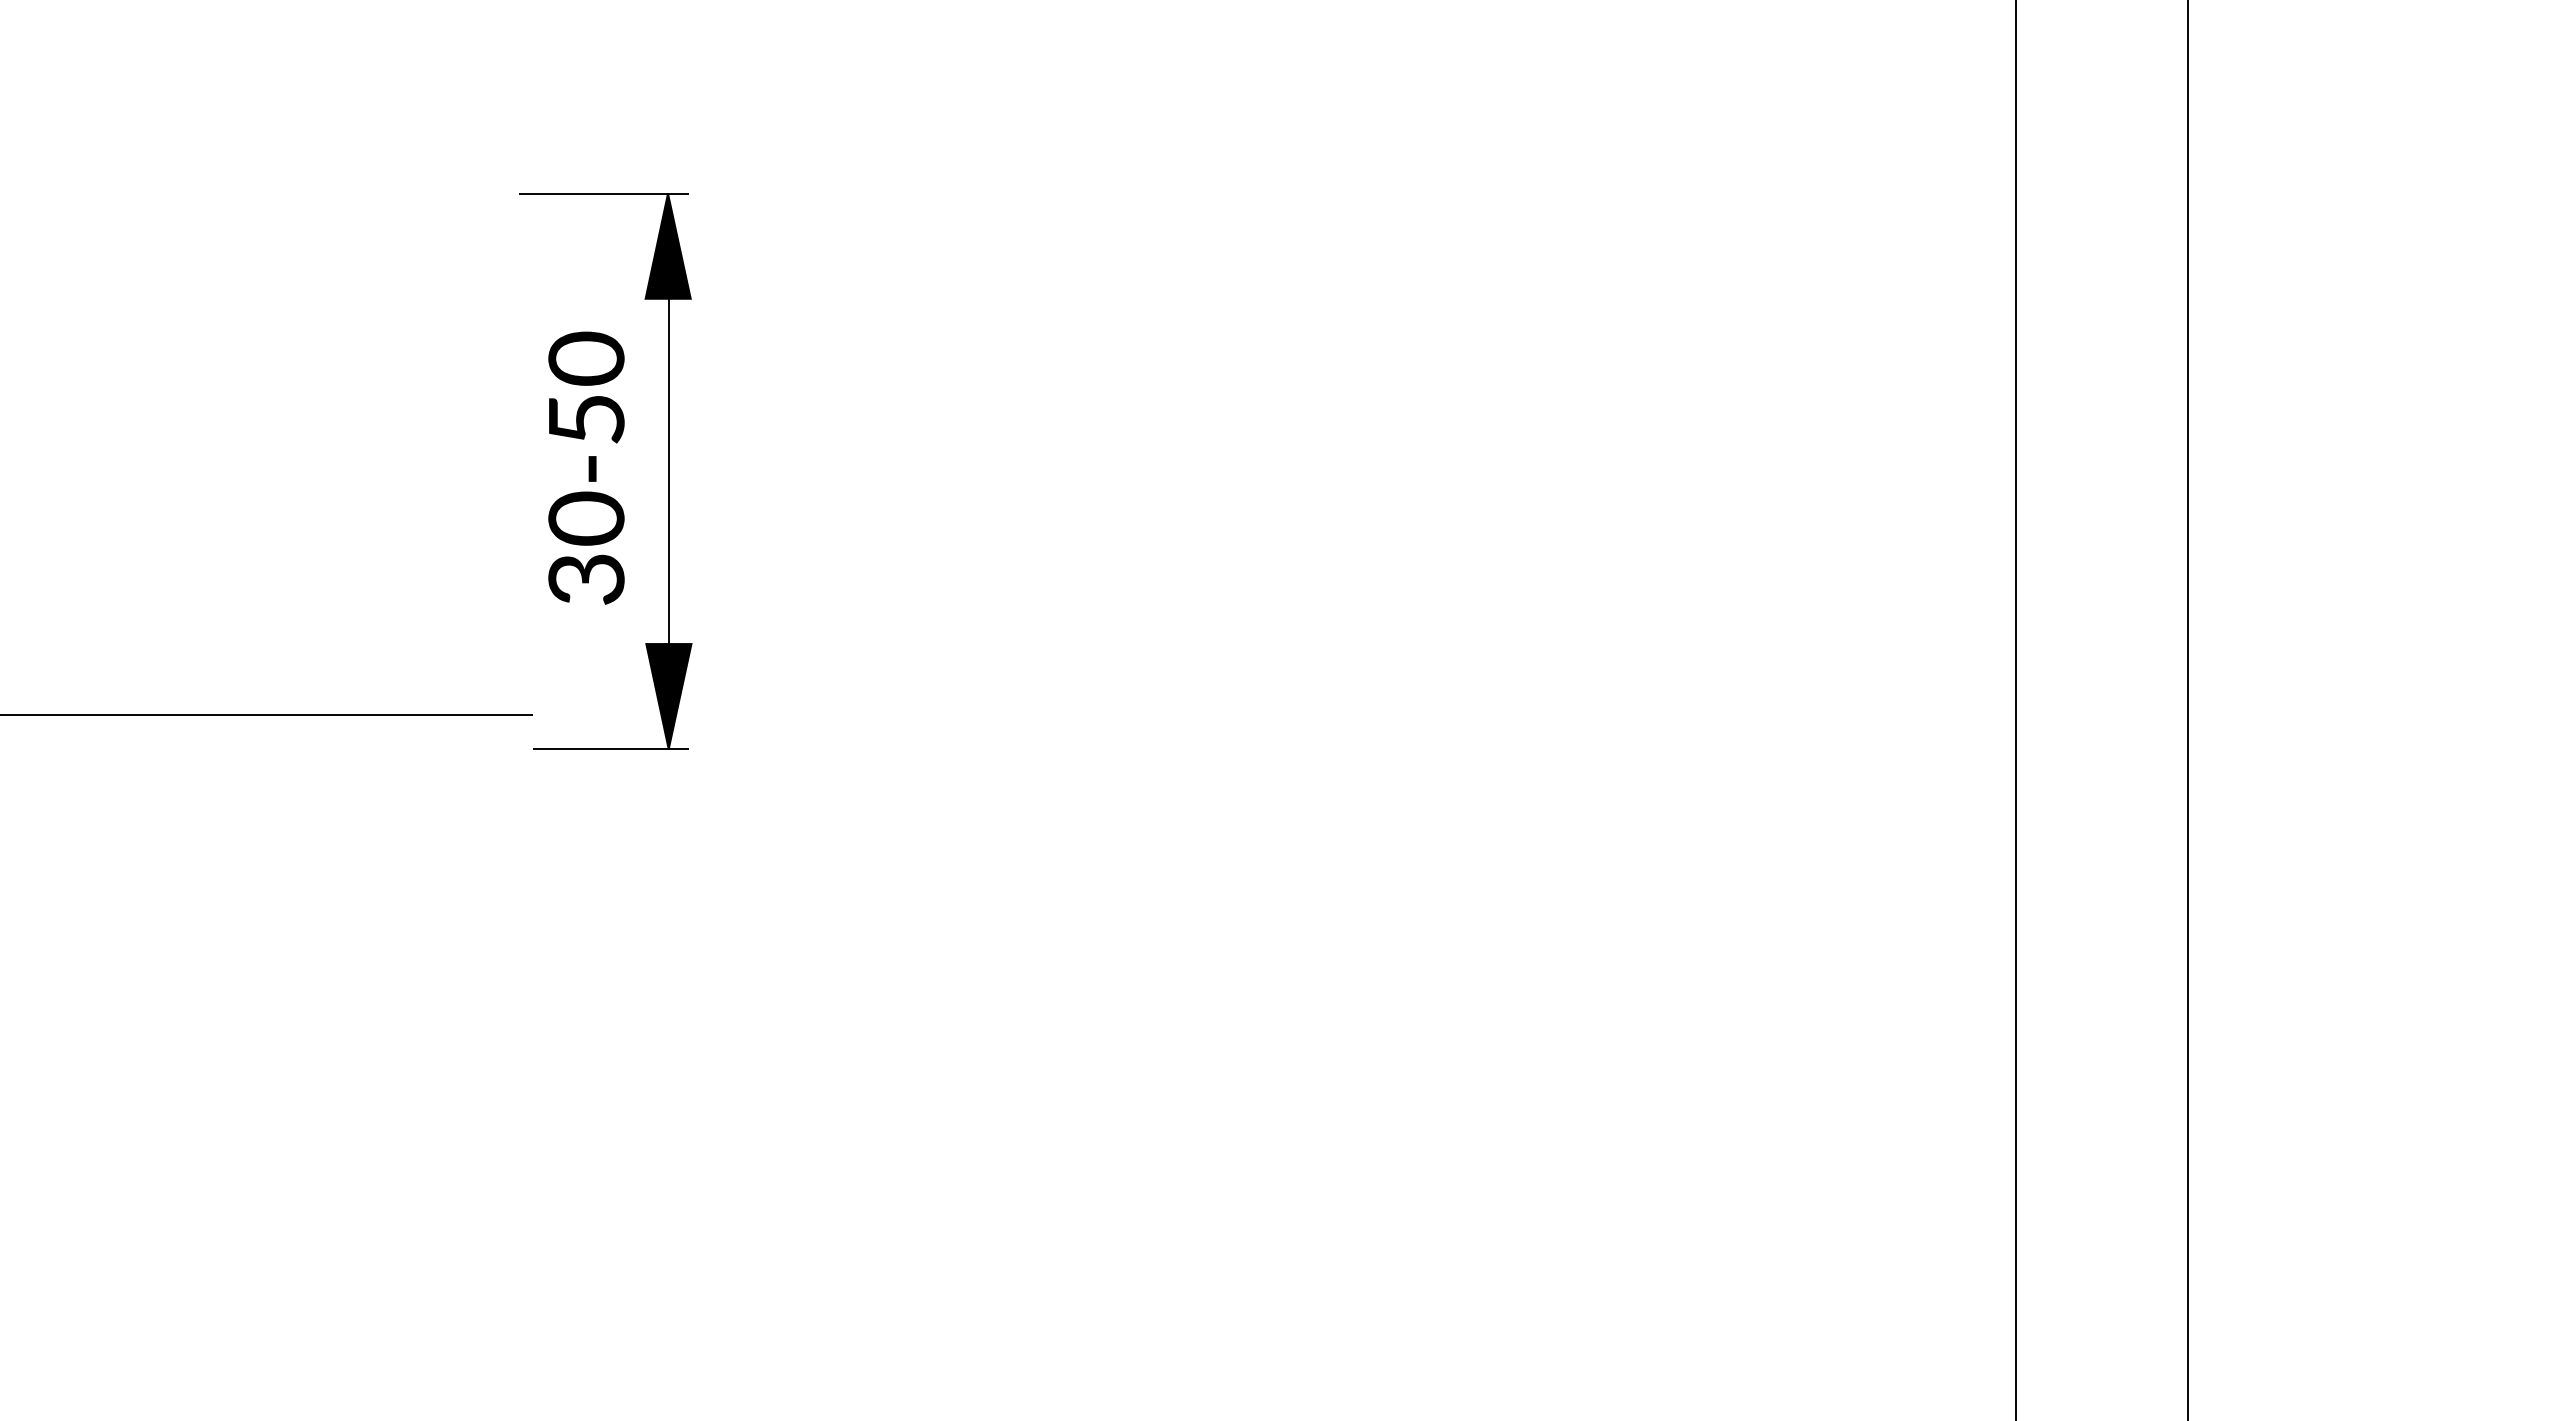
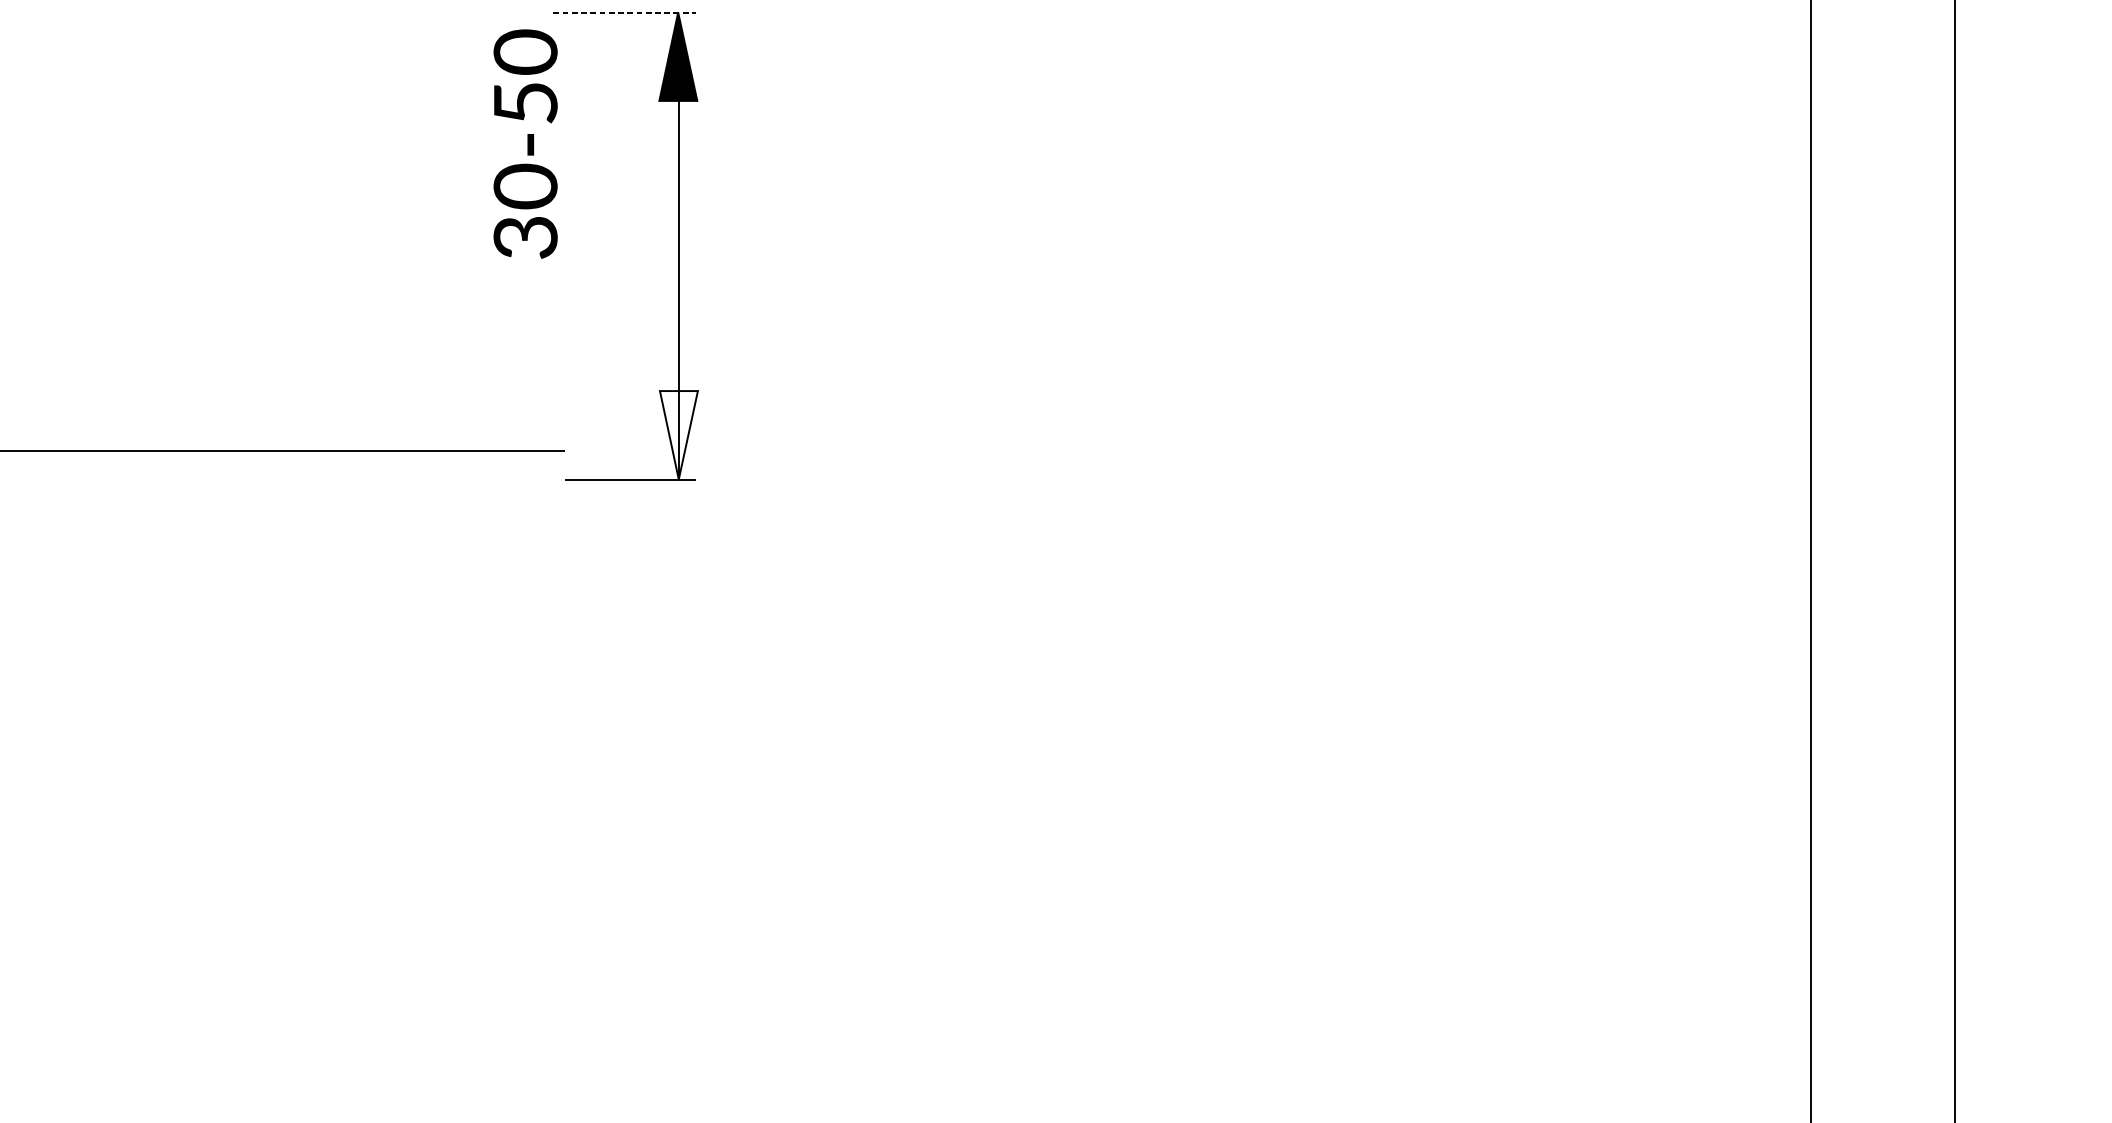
line: (604, 193) -> (624, 12), solid -> dashed
text: (586, 467) -> (525, 143), moved
fill: (668, 696) -> (678, 435), removed

